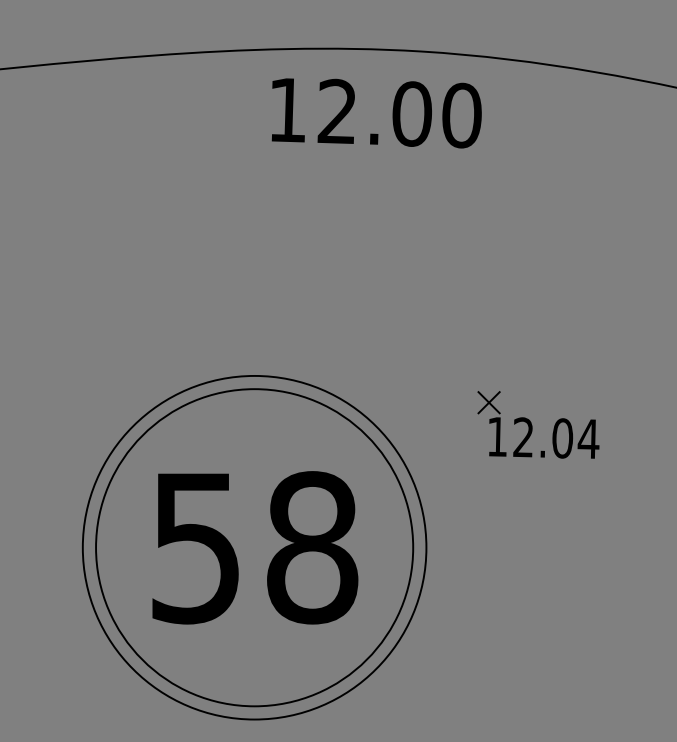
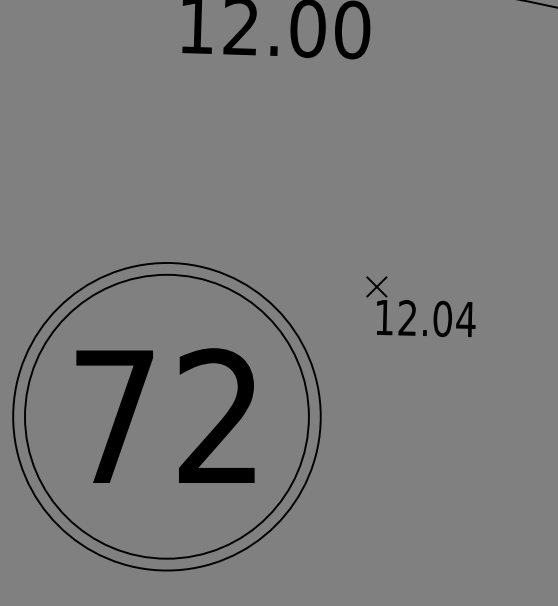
text: (255, 547) -> (167, 416), 58 -> 72

